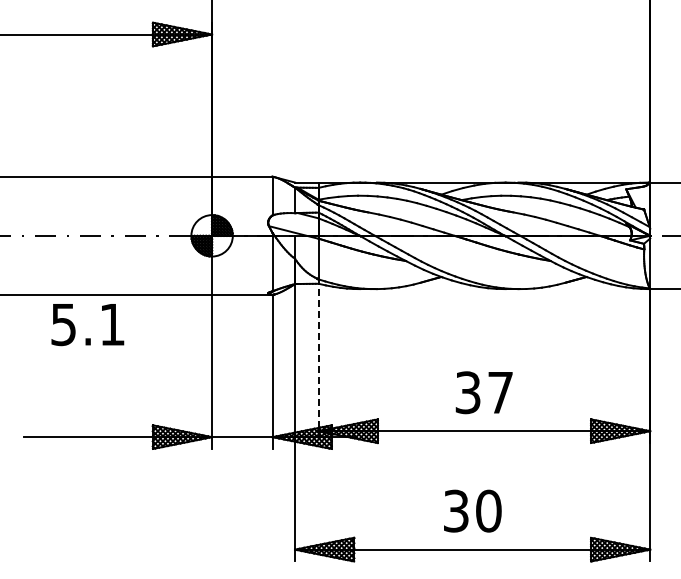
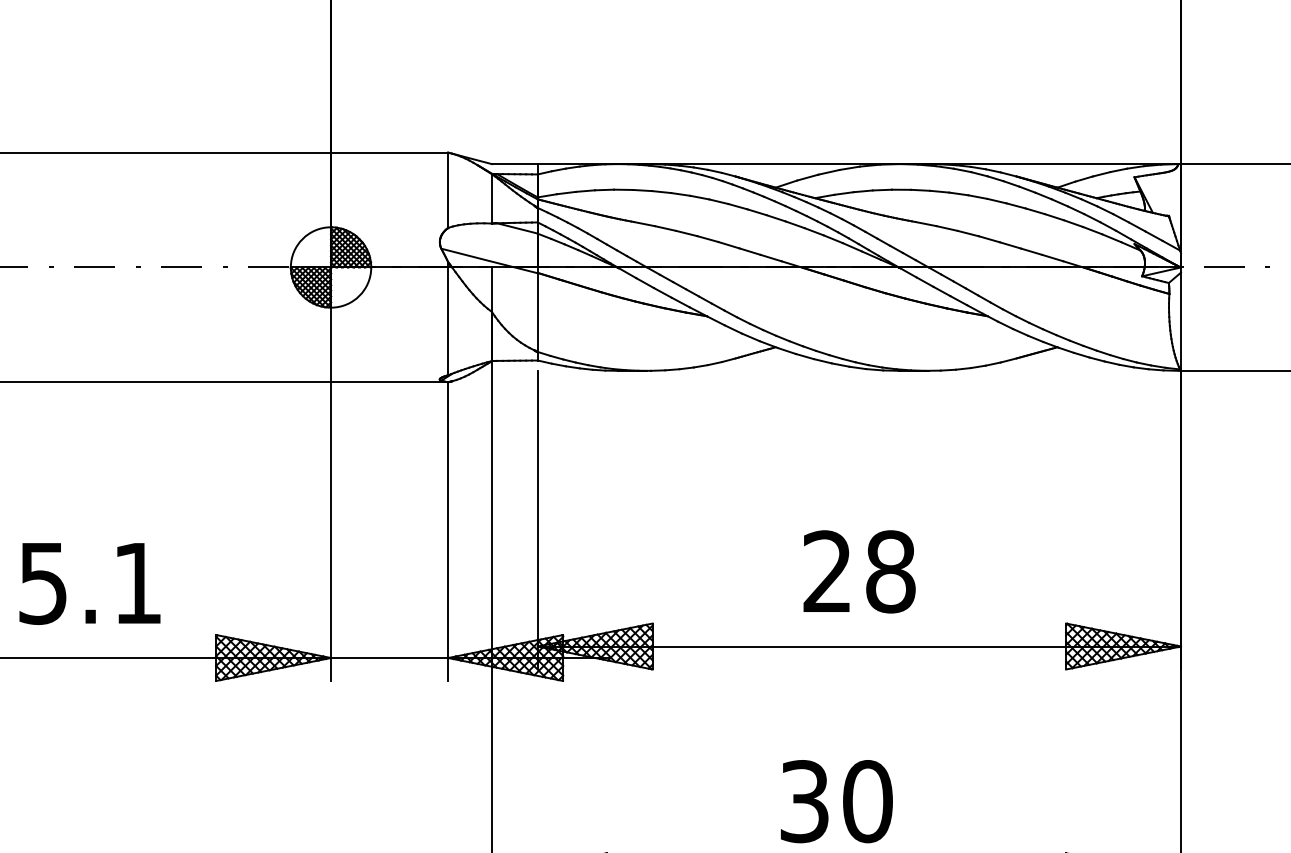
text: (87, 325) -> (89, 584), moved
line: (318, 366) -> (537, 520), dashed -> solid
text: (484, 392) -> (859, 571), 37 -> 28

